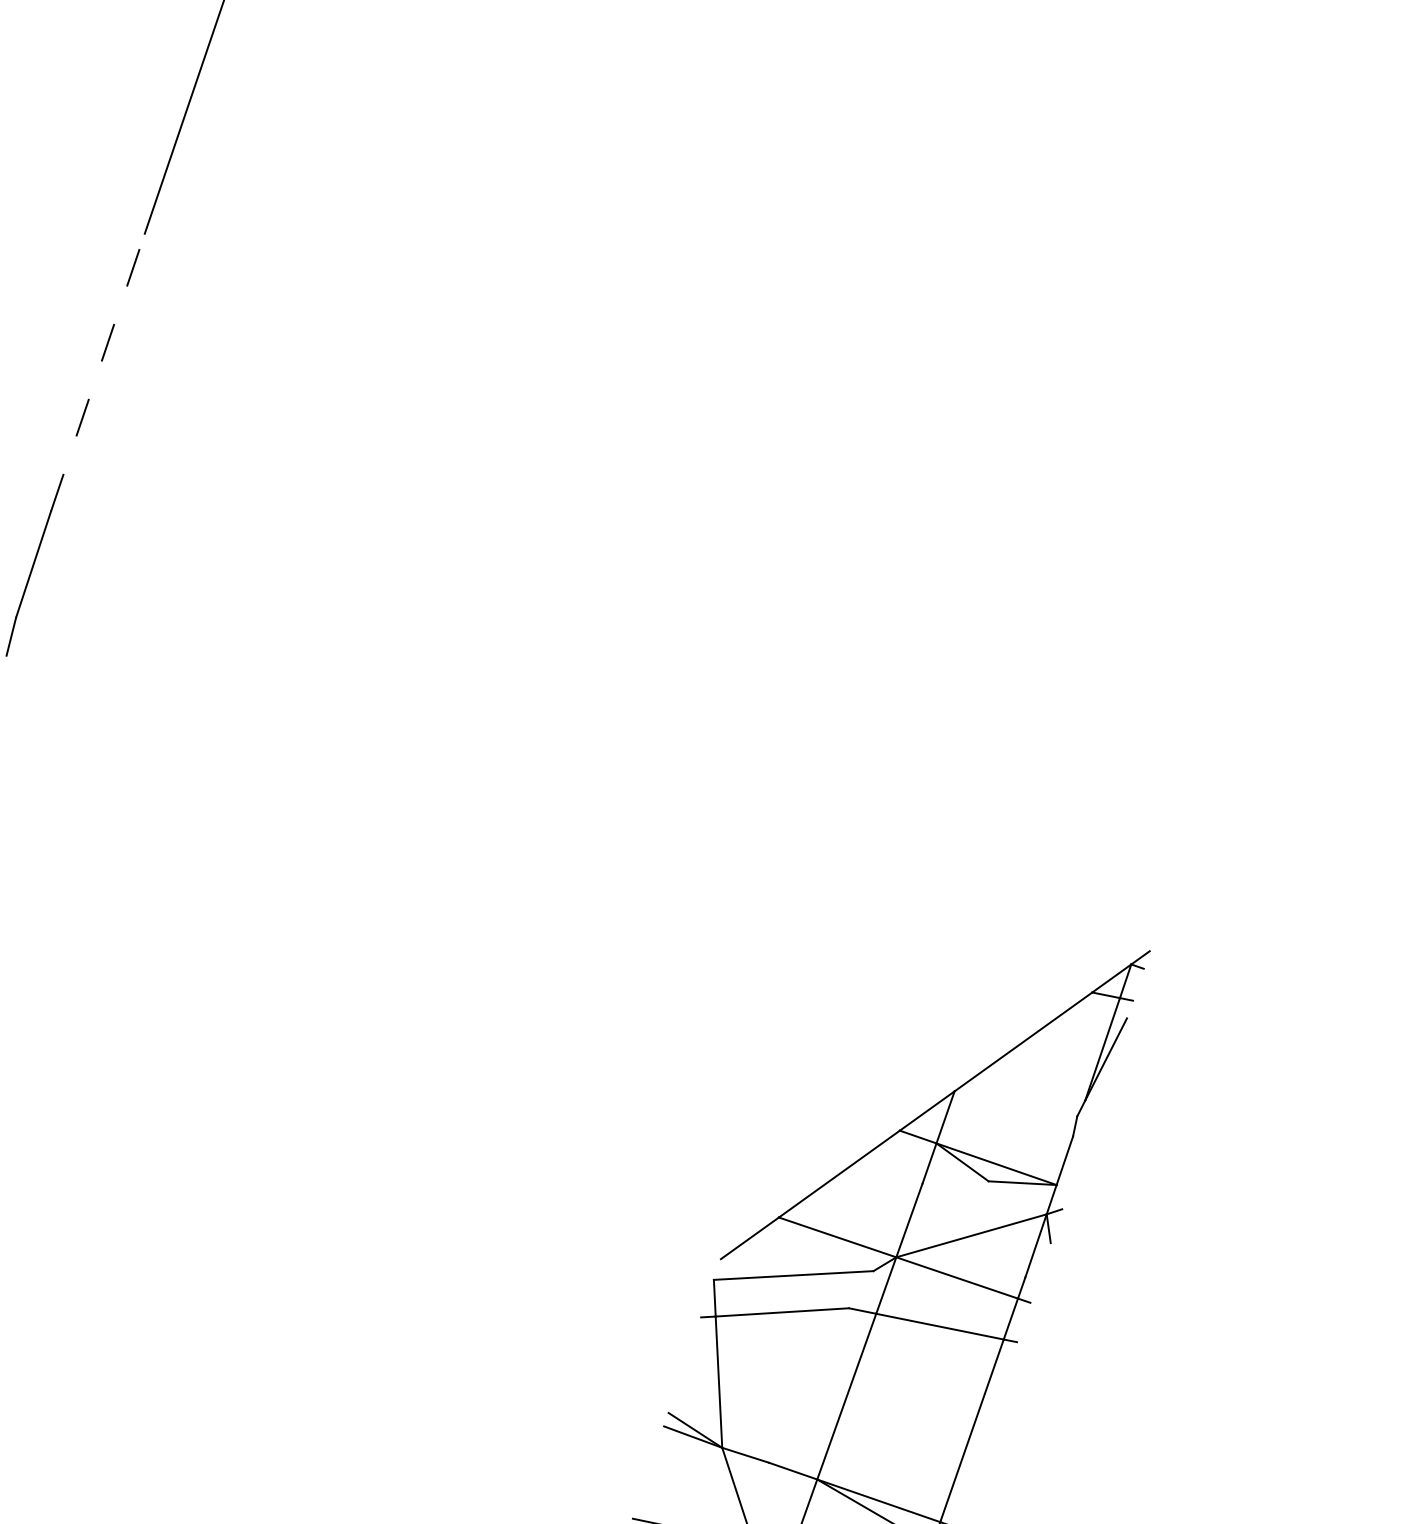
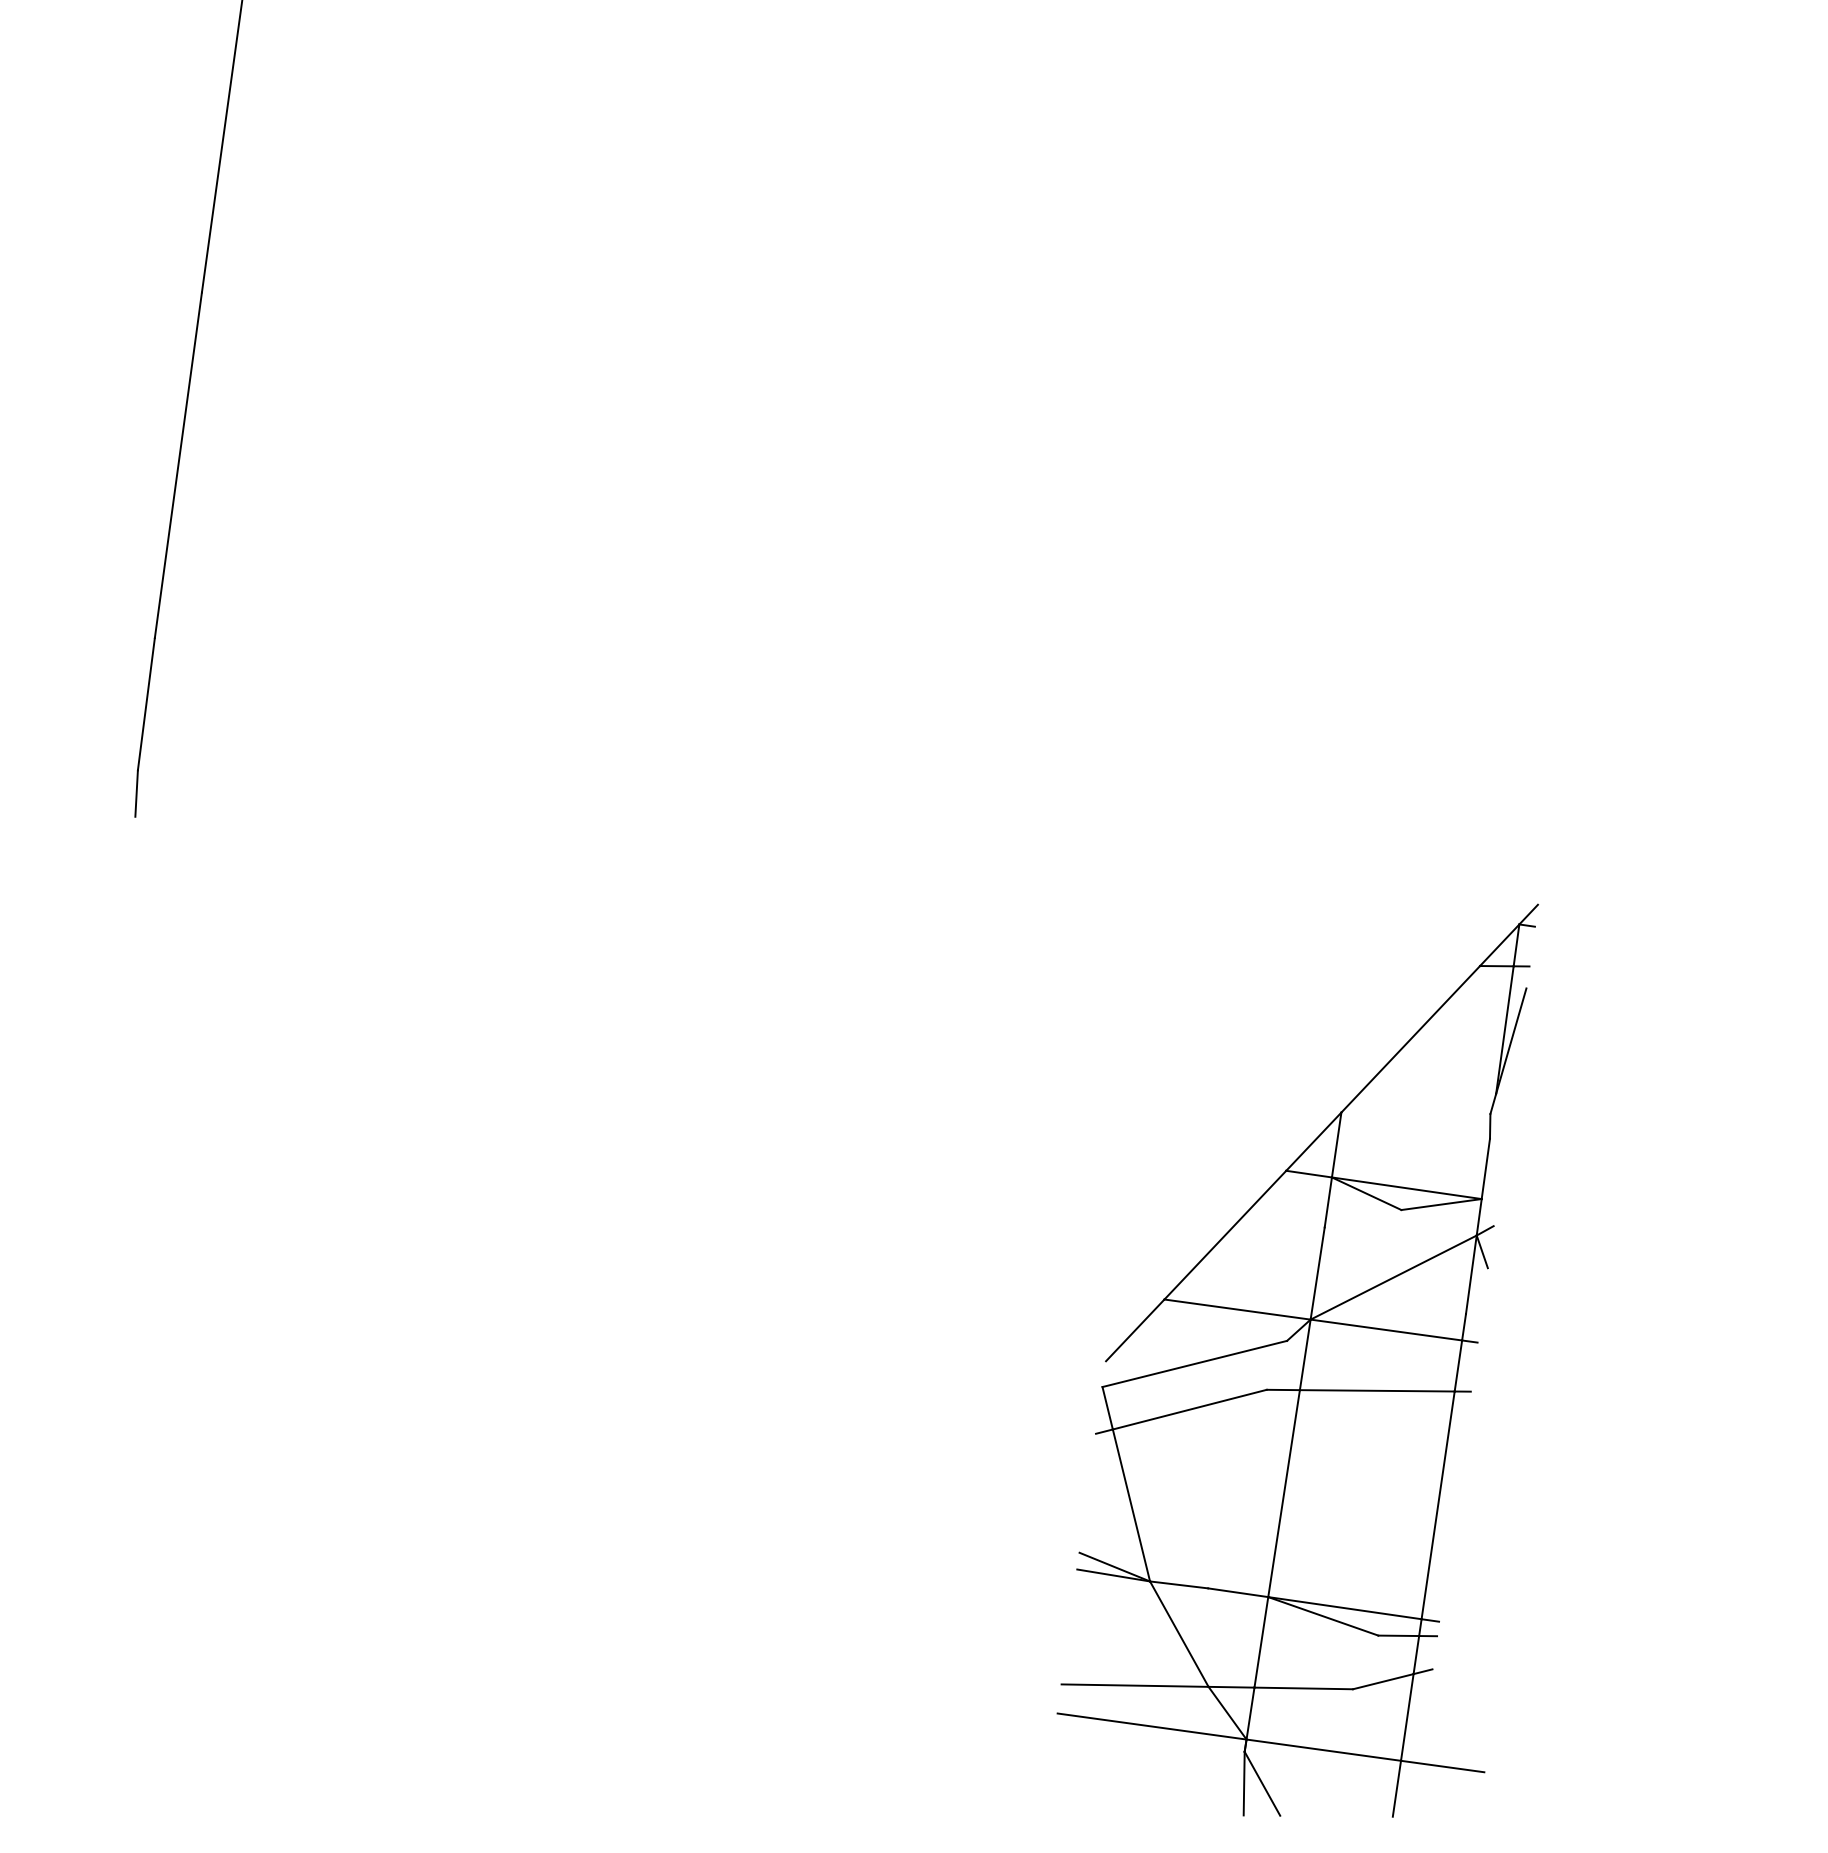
line: (98, 371) -> (178, 464), dashed -> solid

